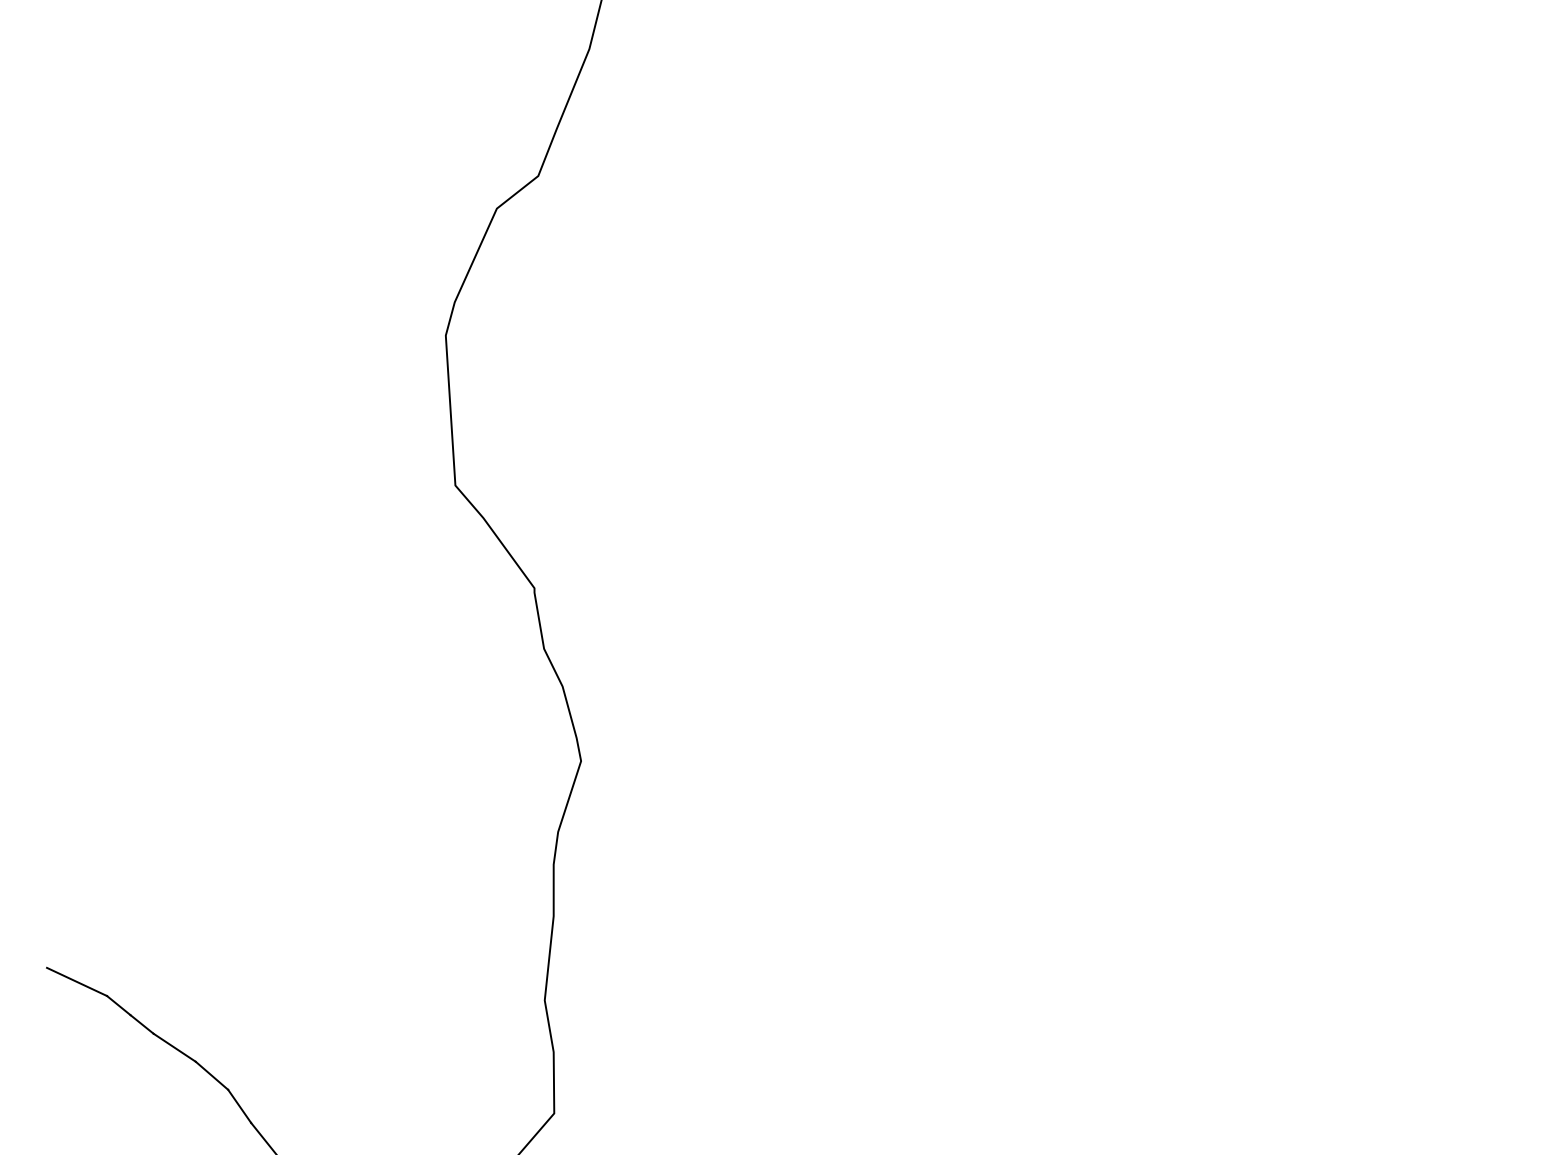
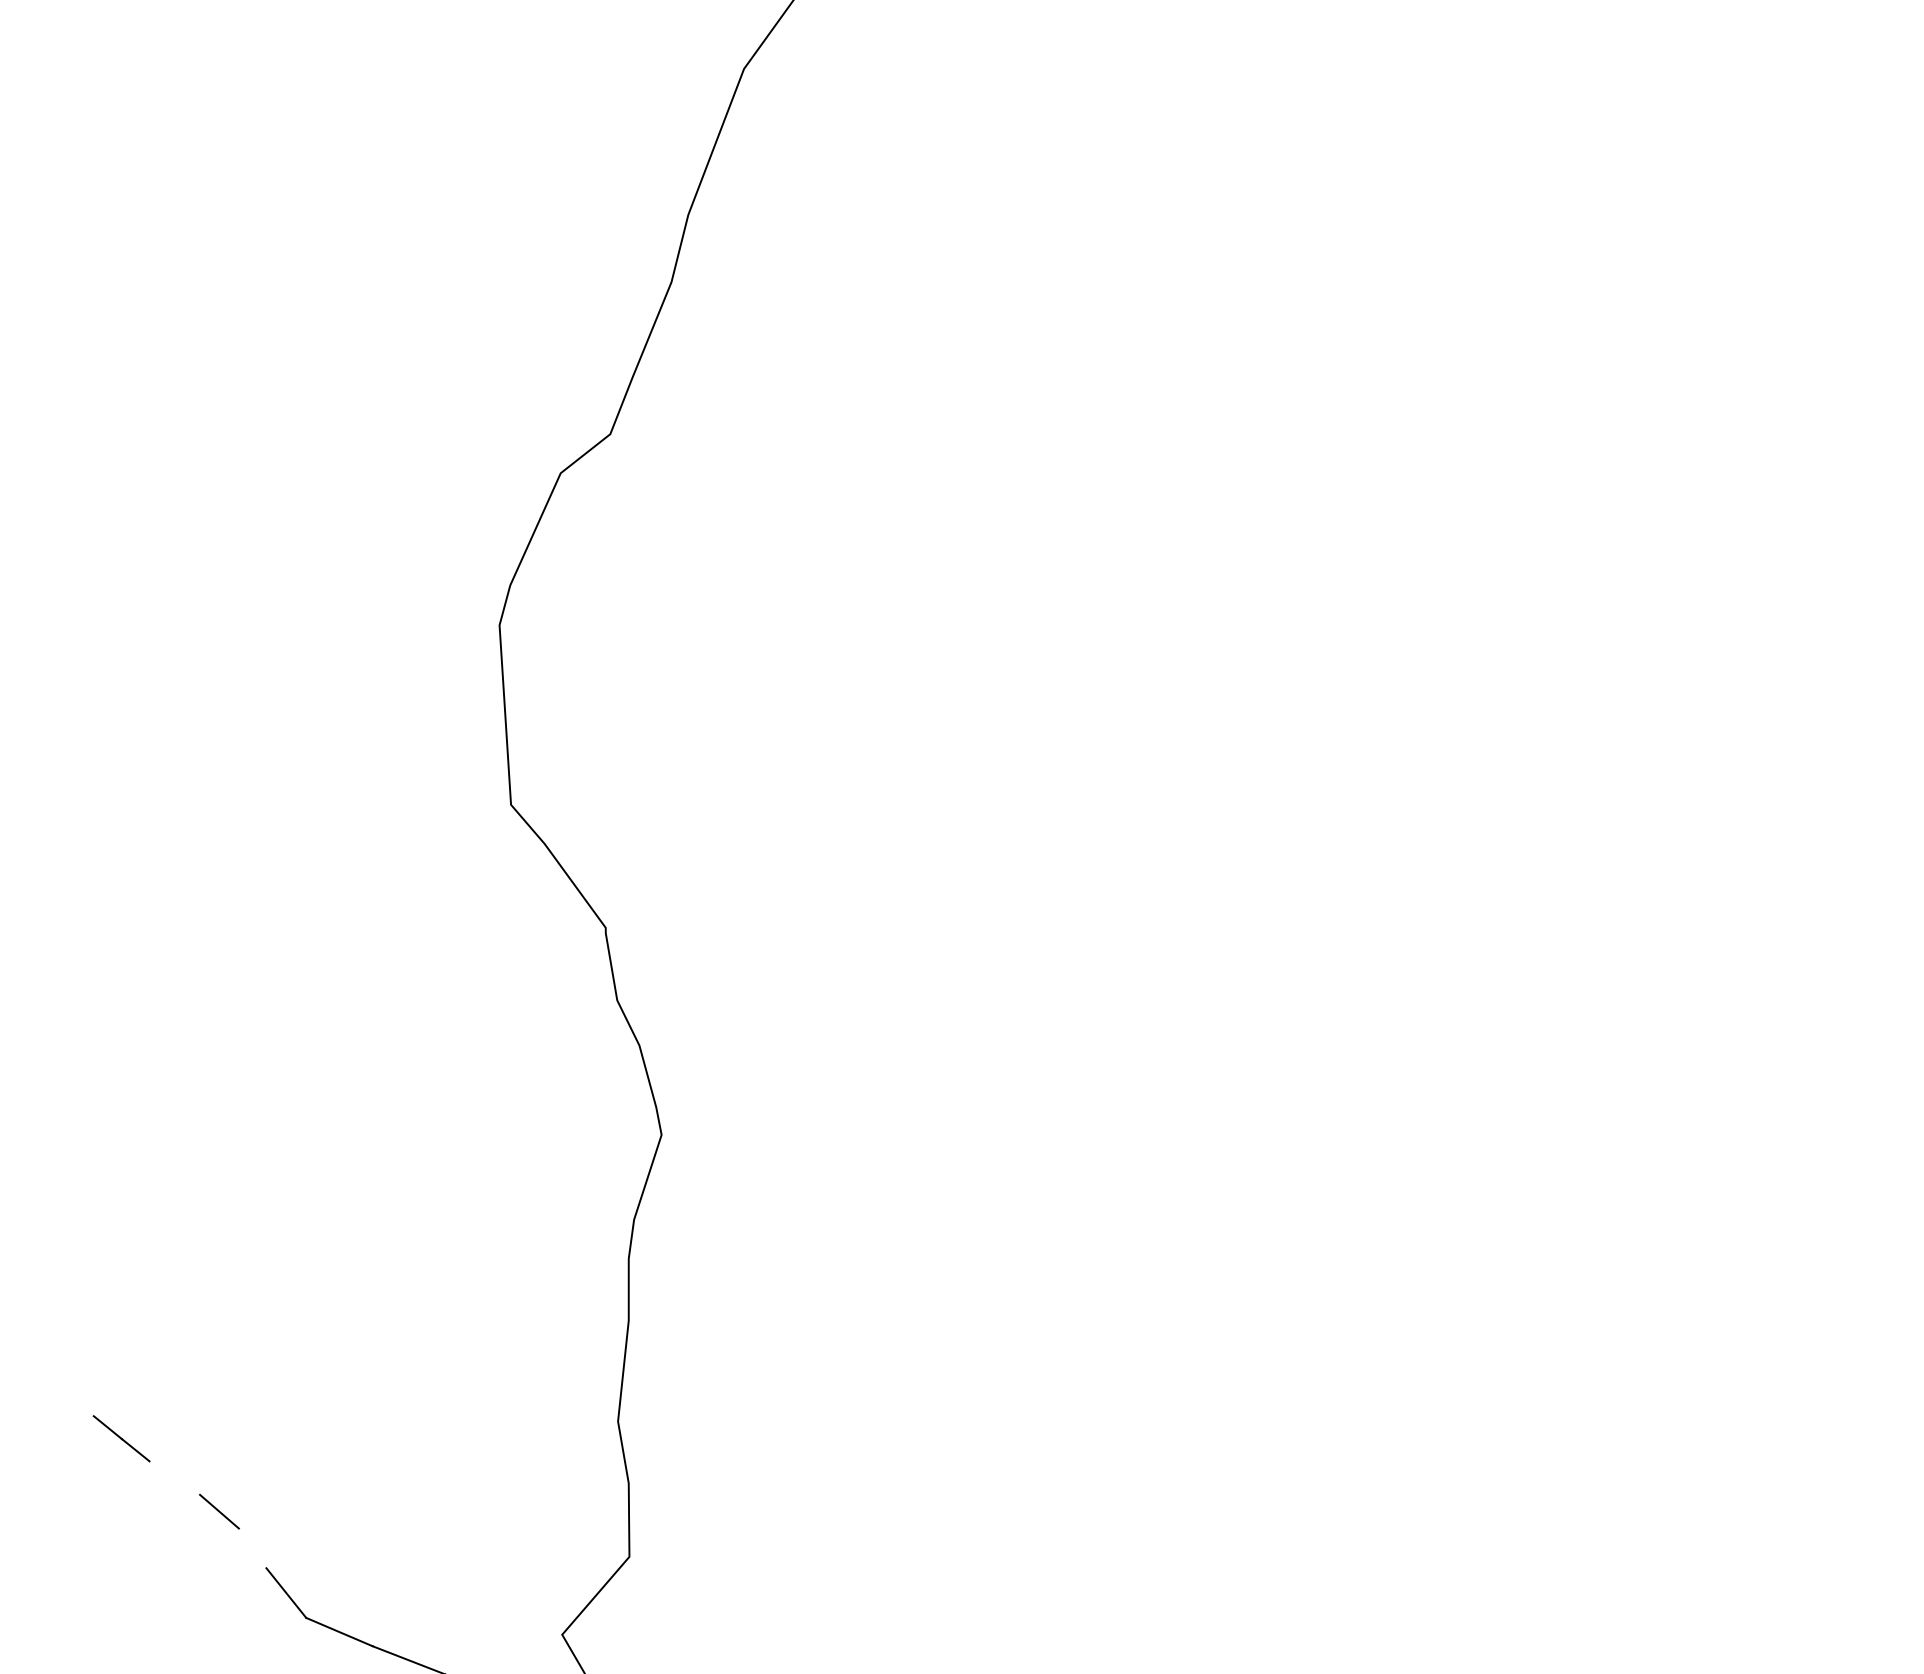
line: (76, 982) -> (57, 1399), removed
line: (174, 1047) -> (174, 1477), removed
line: (239, 1106) -> (252, 1548), removed

